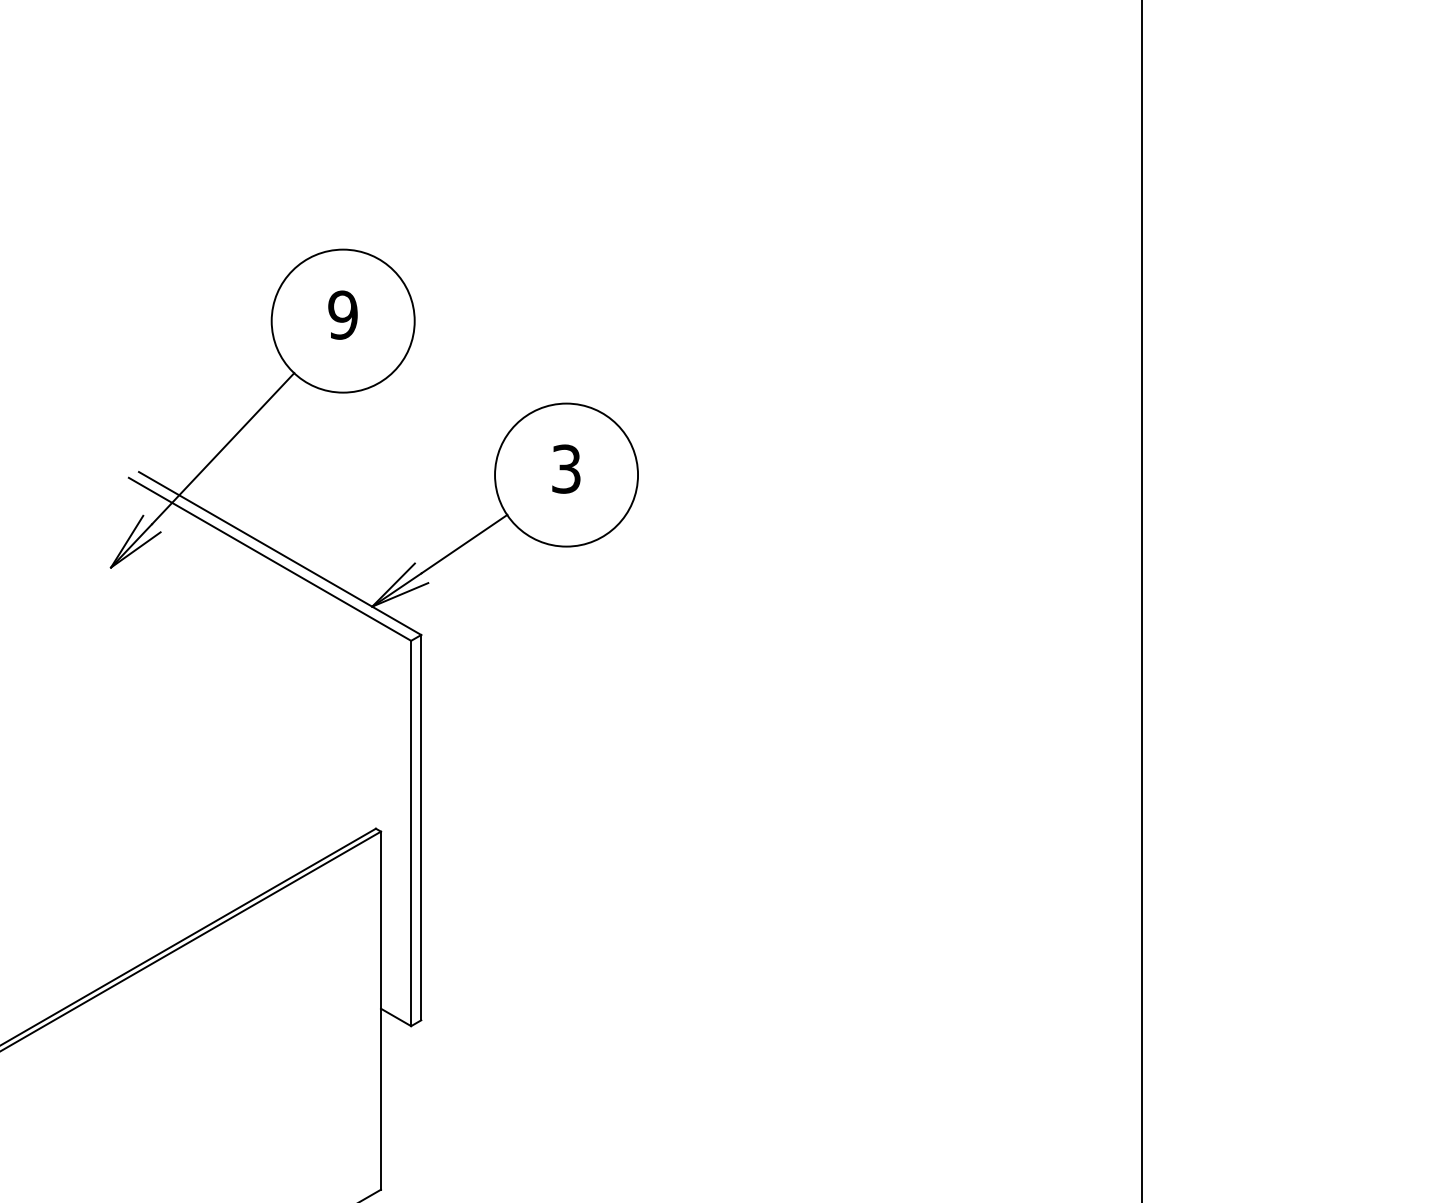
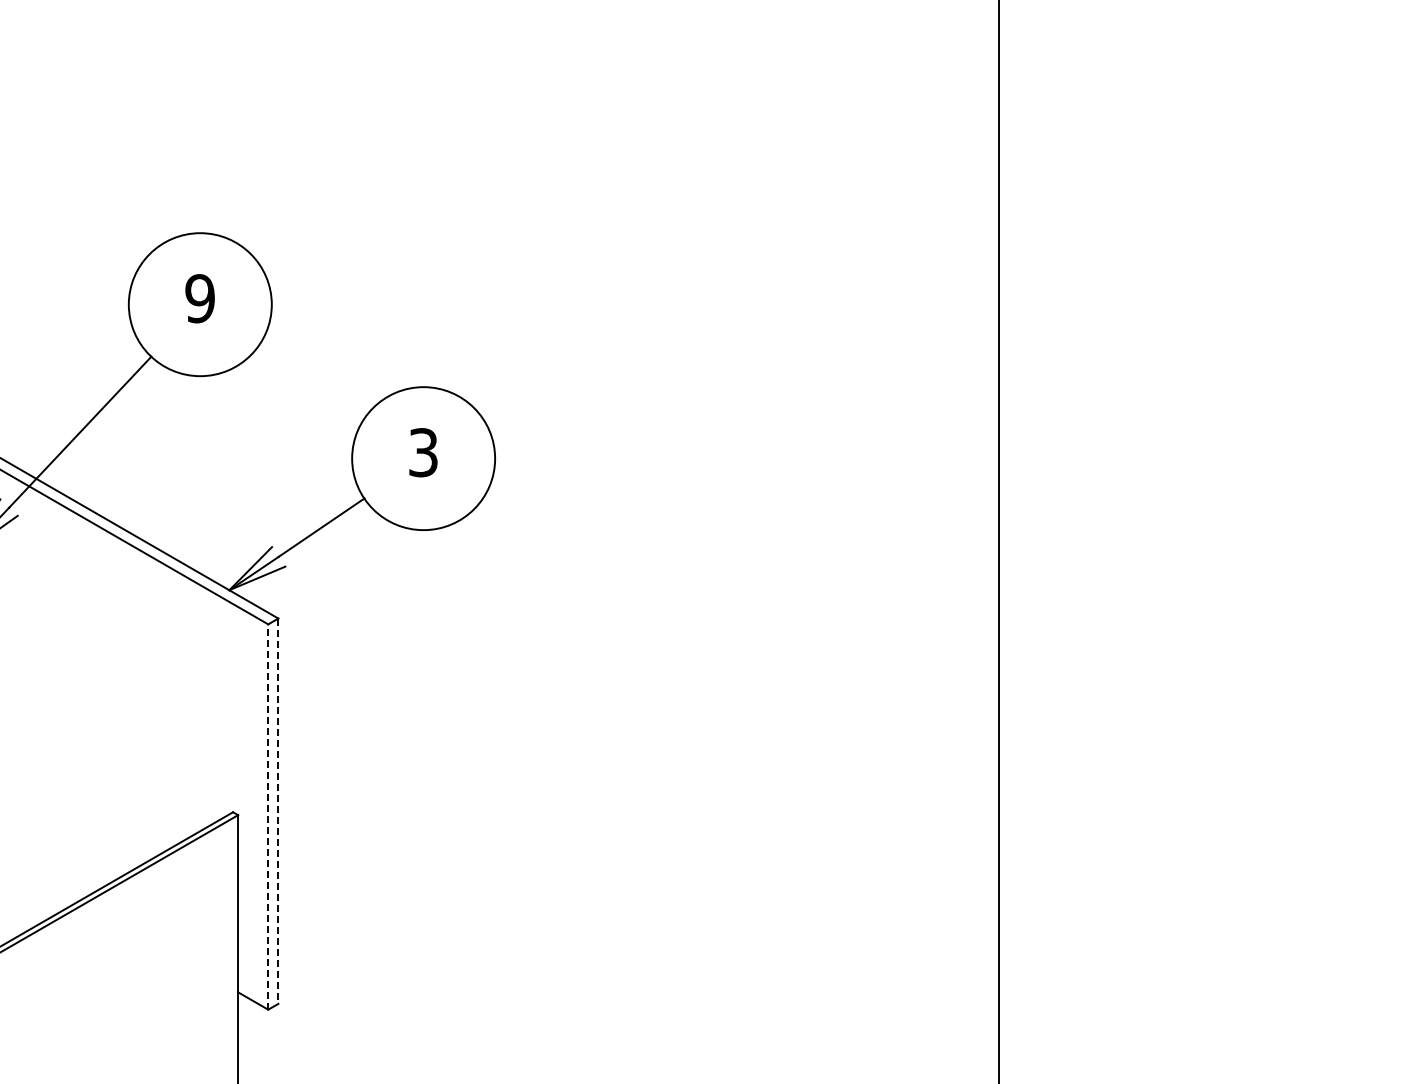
line: (421, 827) -> (278, 811), solid -> dashed
line: (411, 833) -> (268, 817), solid -> dashed

